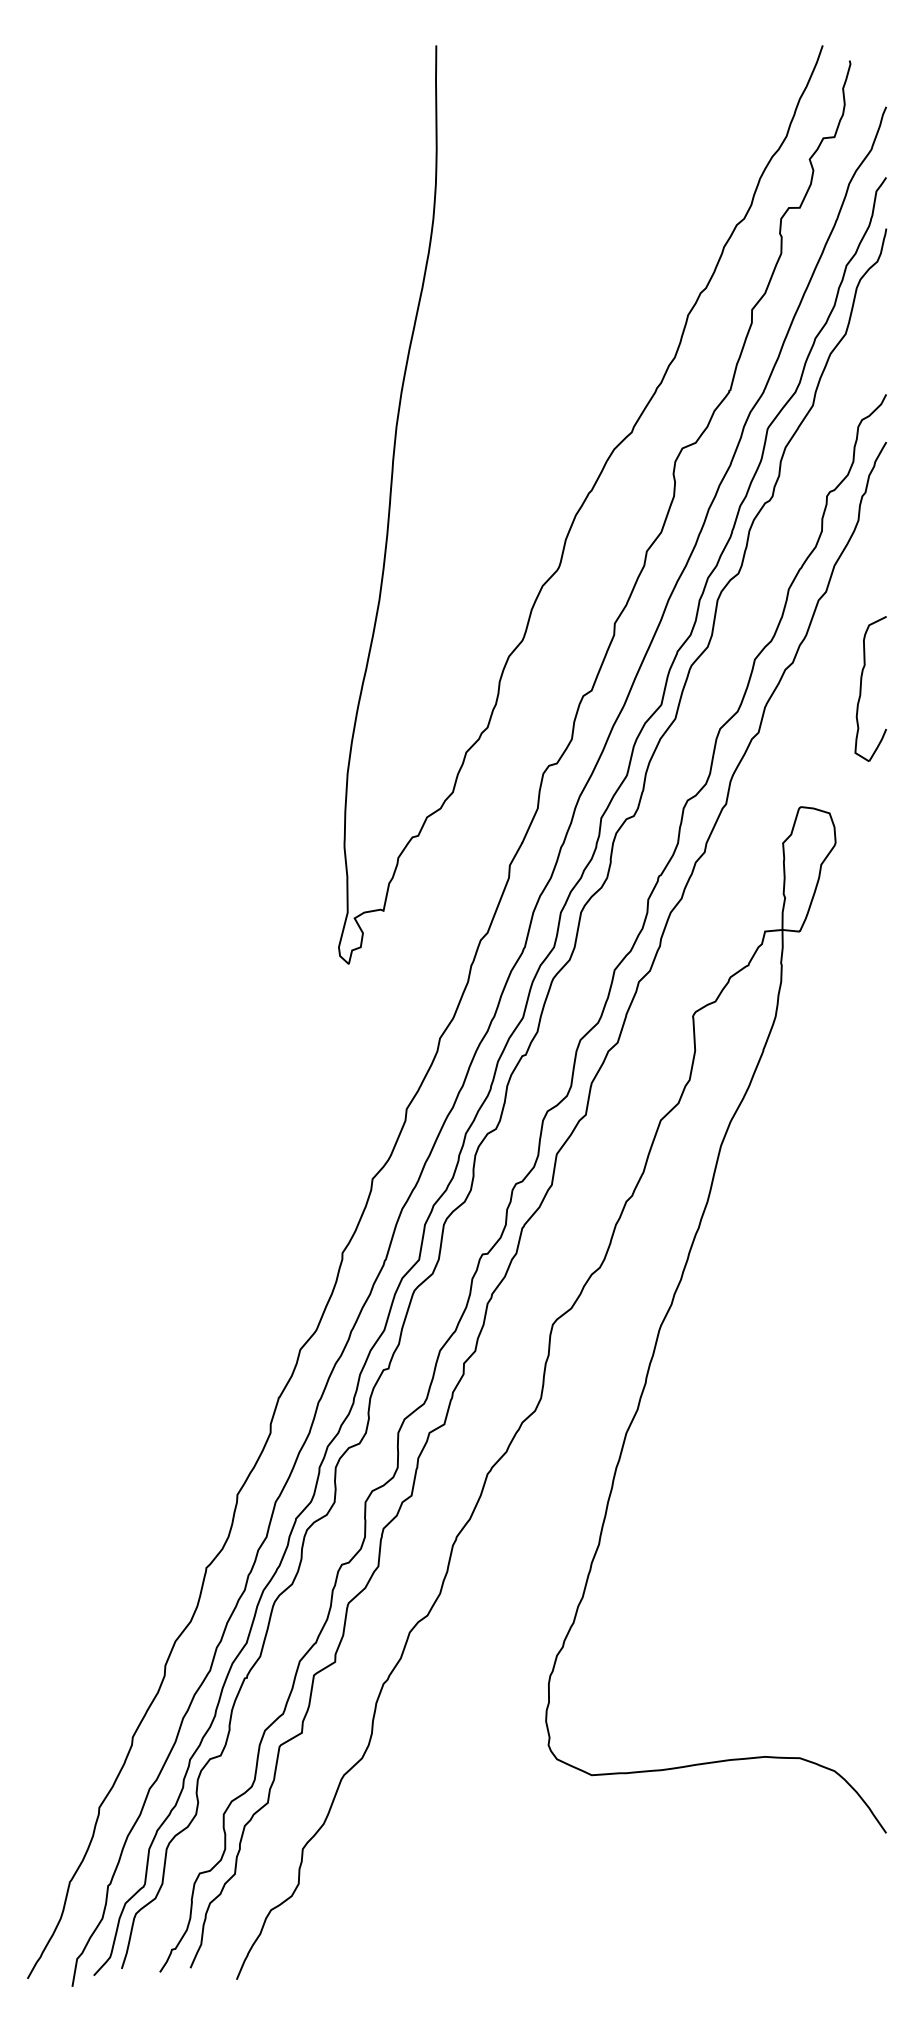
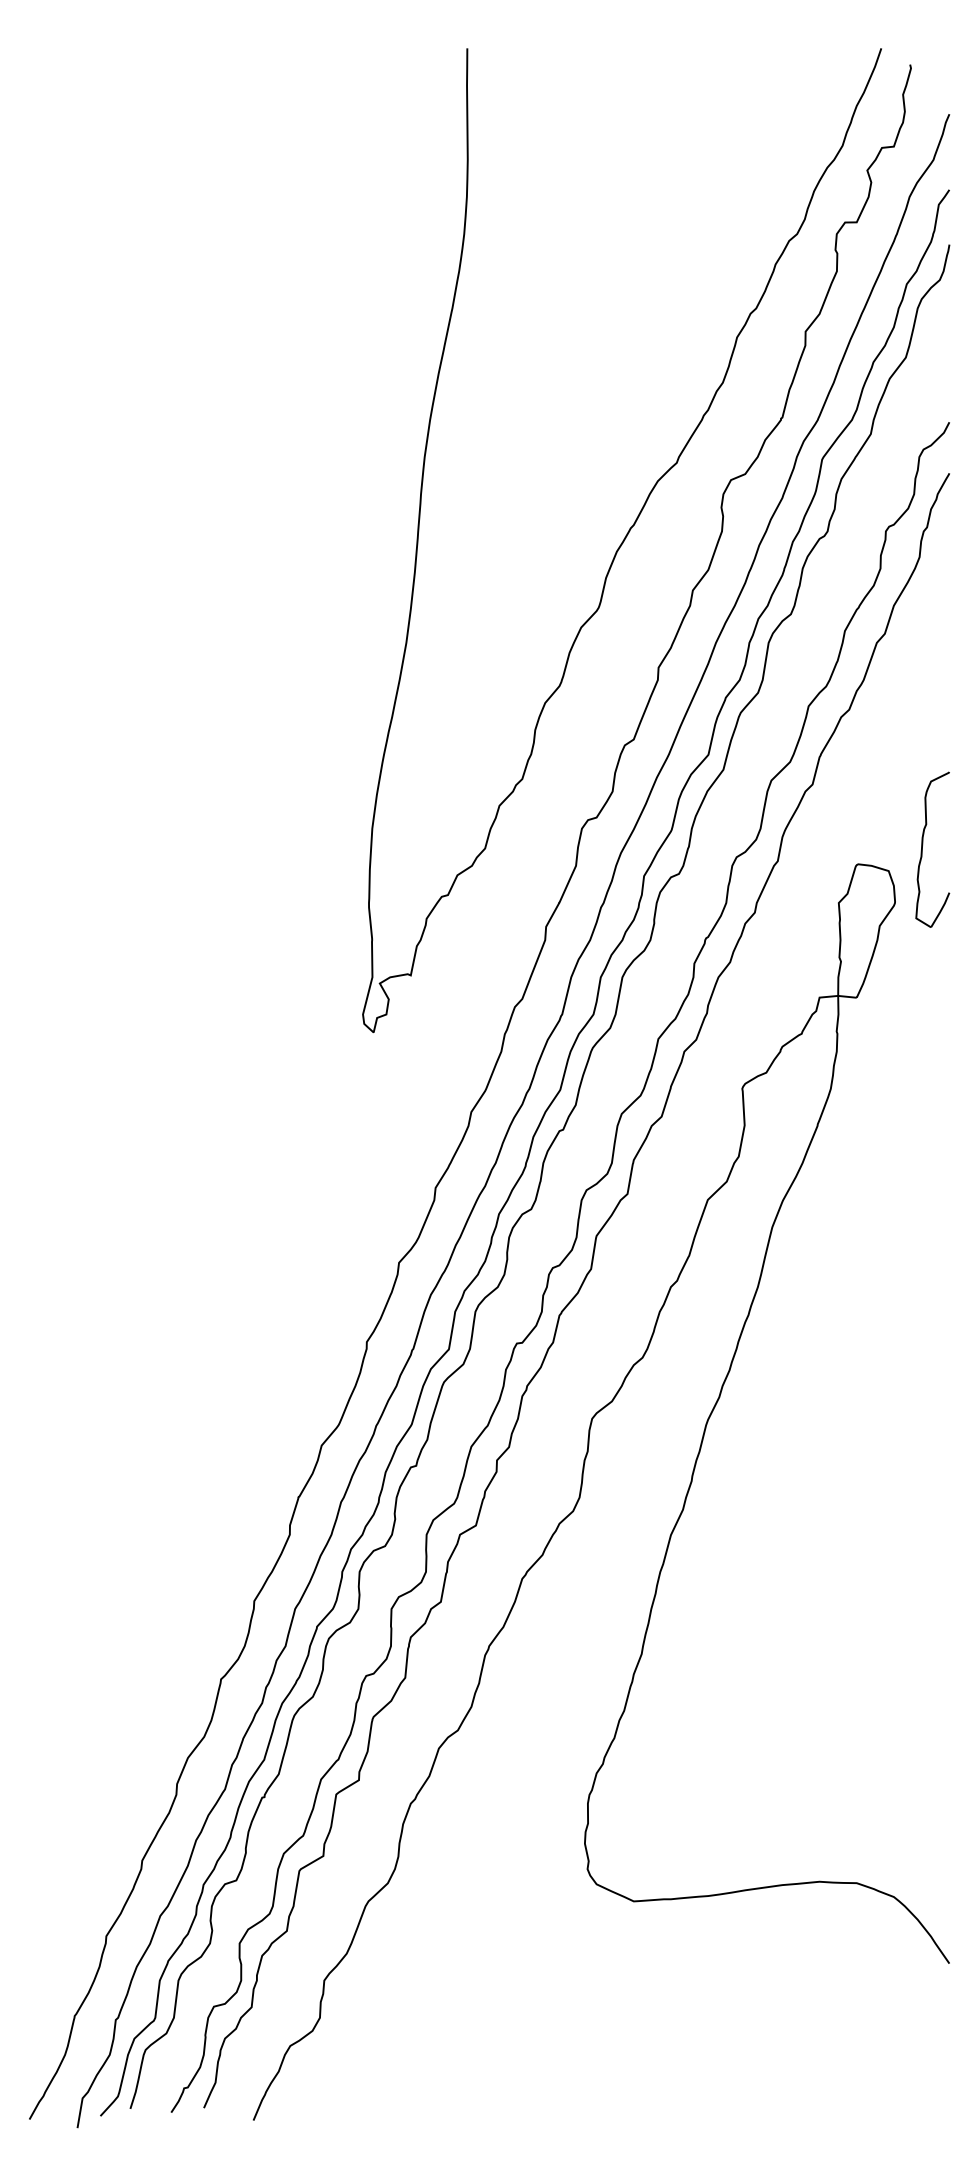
part: (861, 688) -> (922, 849), moved

